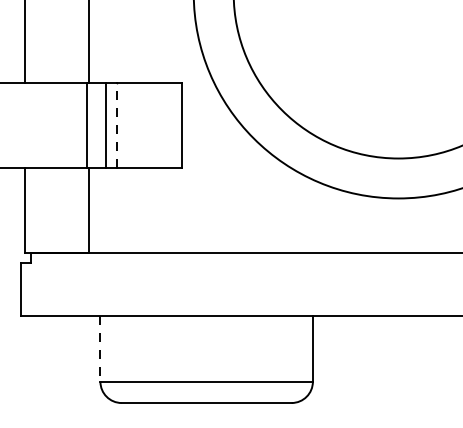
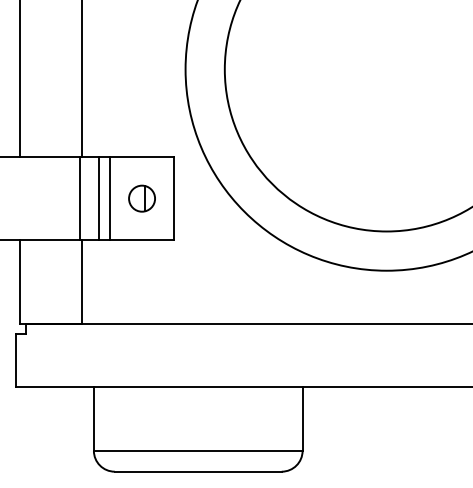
line: (116, 124) -> (109, 198), dashed -> solid
part: (148, 124) -> (141, 198), added
line: (100, 349) -> (93, 419), dashed -> solid

